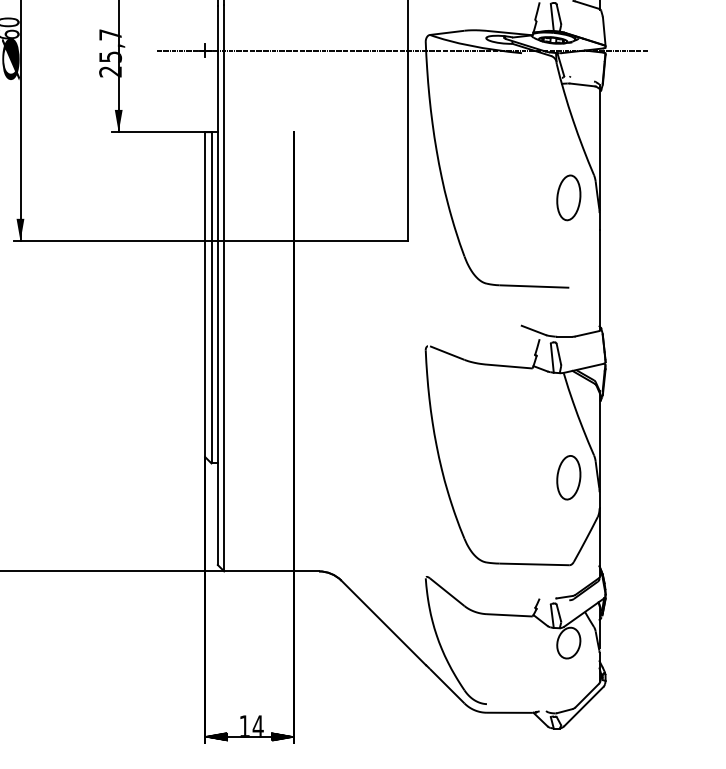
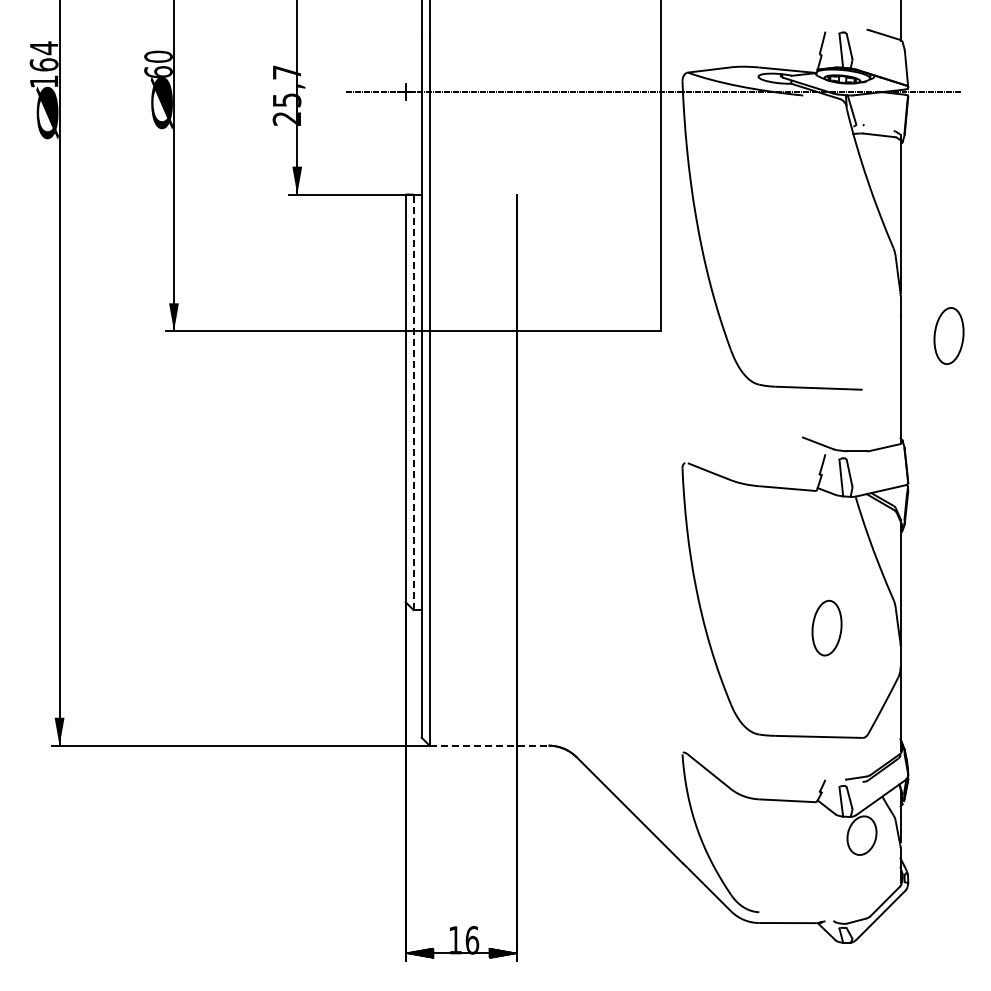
part: (568, 197) -> (948, 335), moved
line: (211, 297) -> (413, 402), solid -> dashed
part: (568, 477) -> (826, 627), moved
line: (271, 571) -> (489, 745), solid -> dashed
text: (258, 726) -> (472, 940), 14 -> 16

